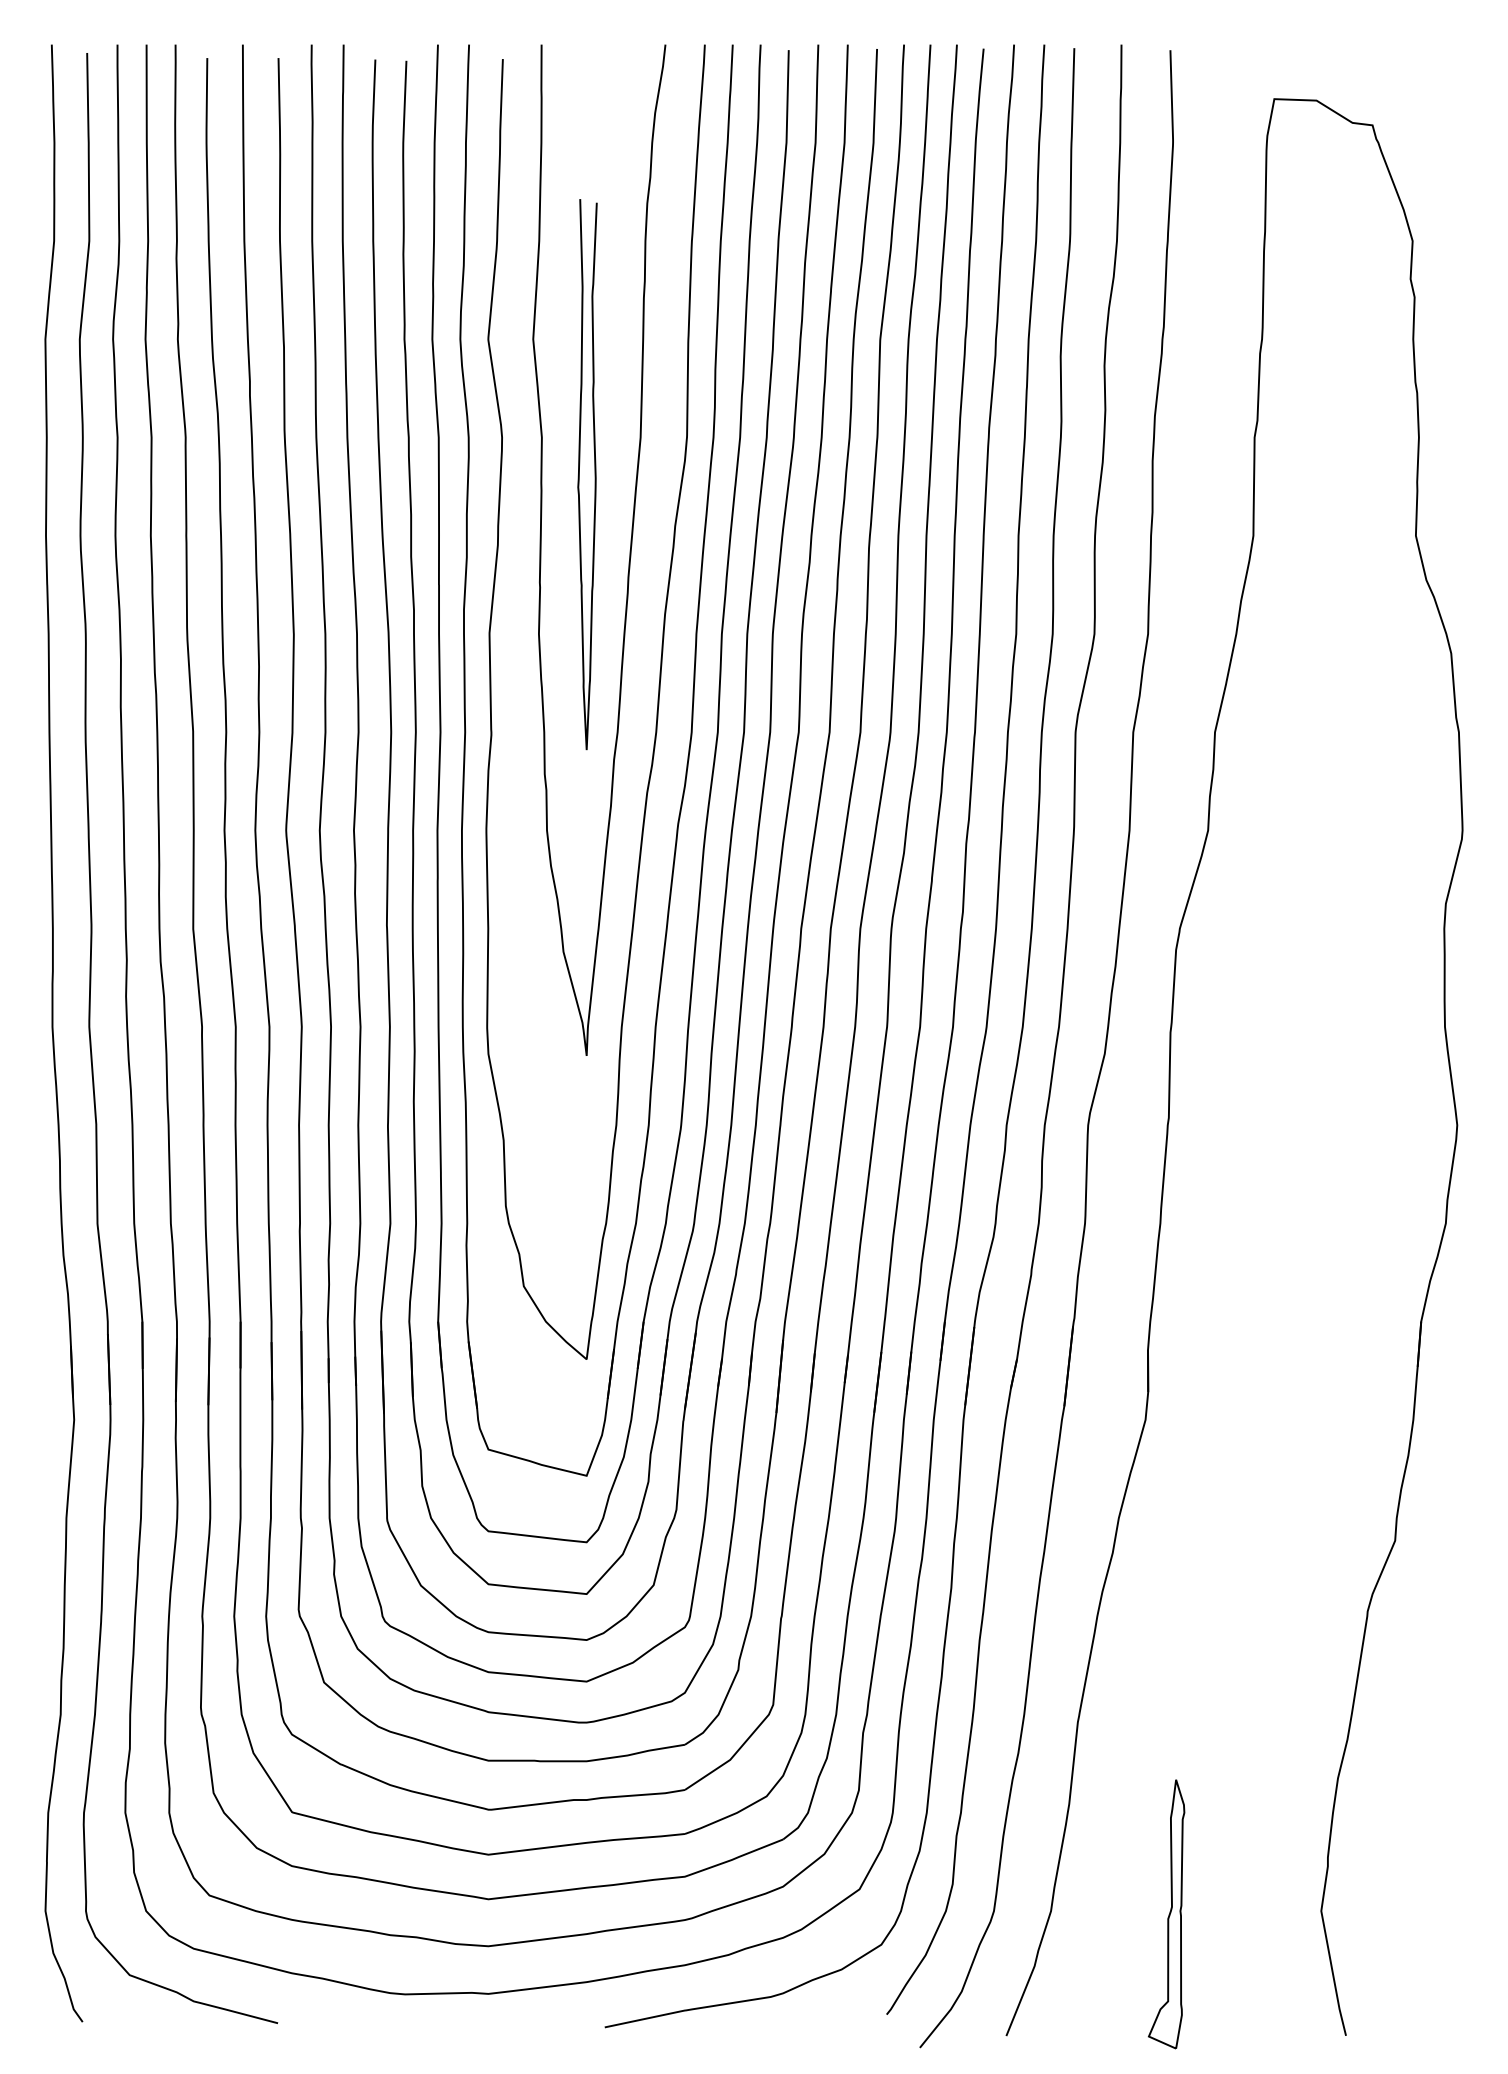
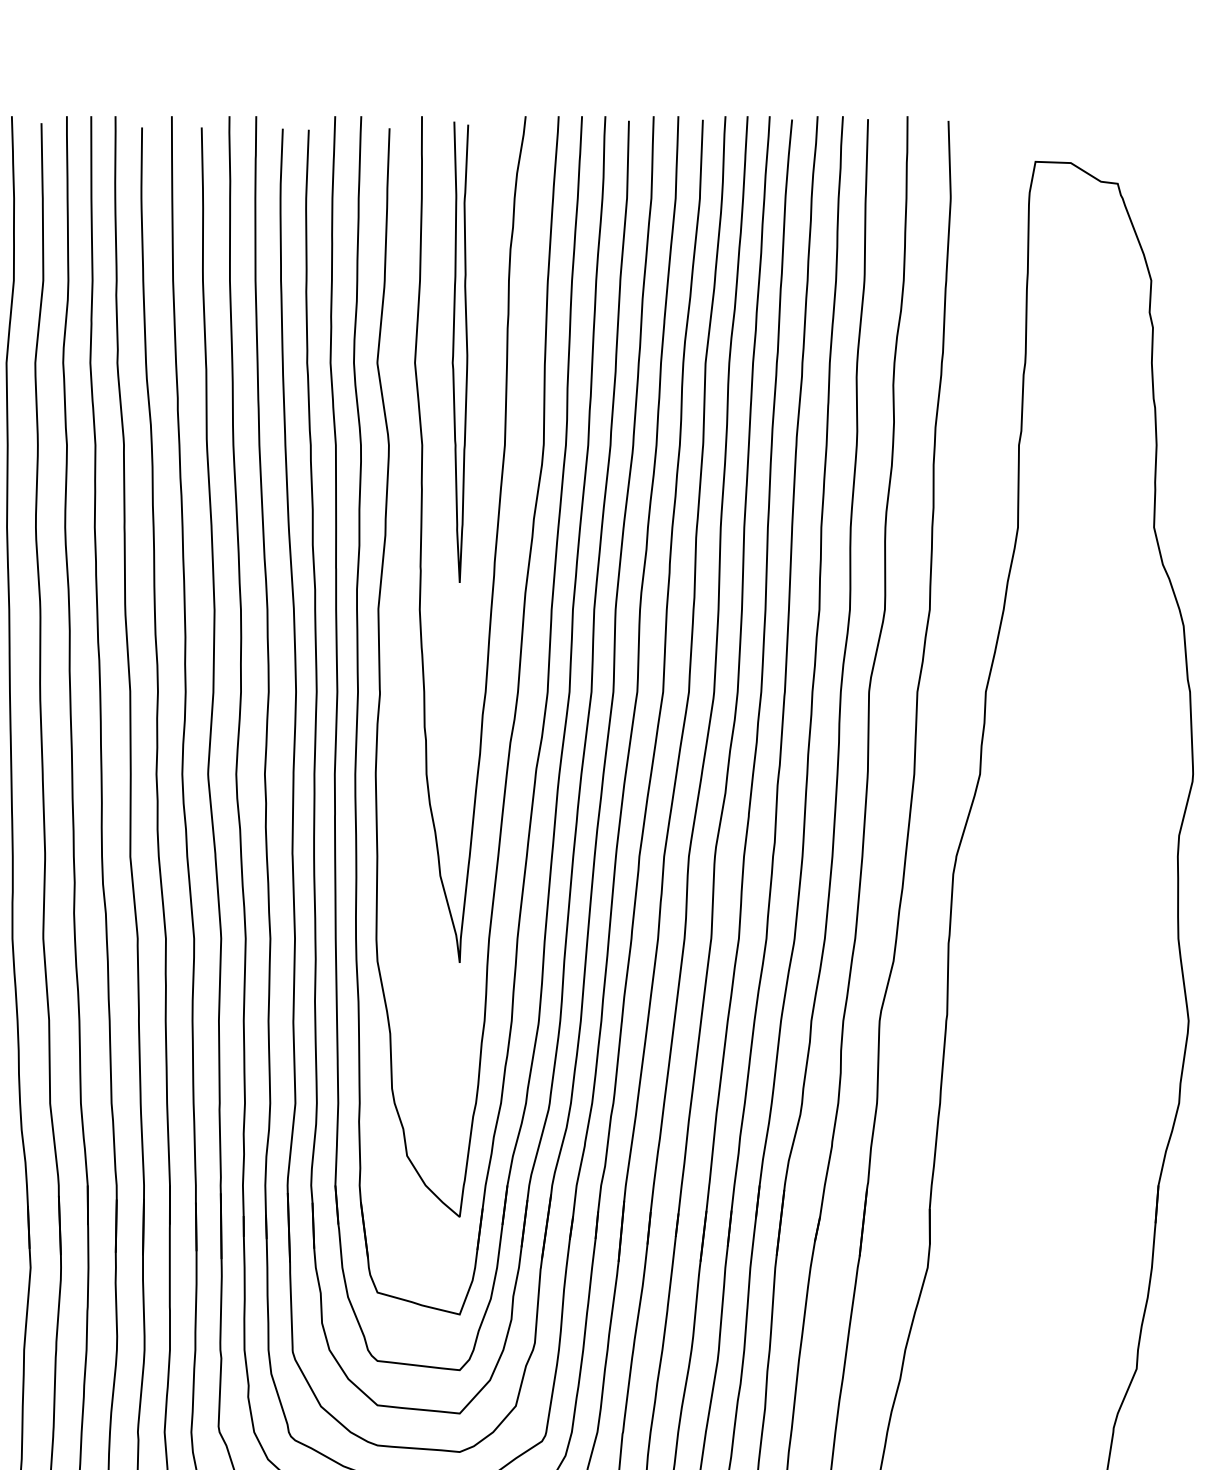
curve: (594, 474) -> (466, 352), moved

